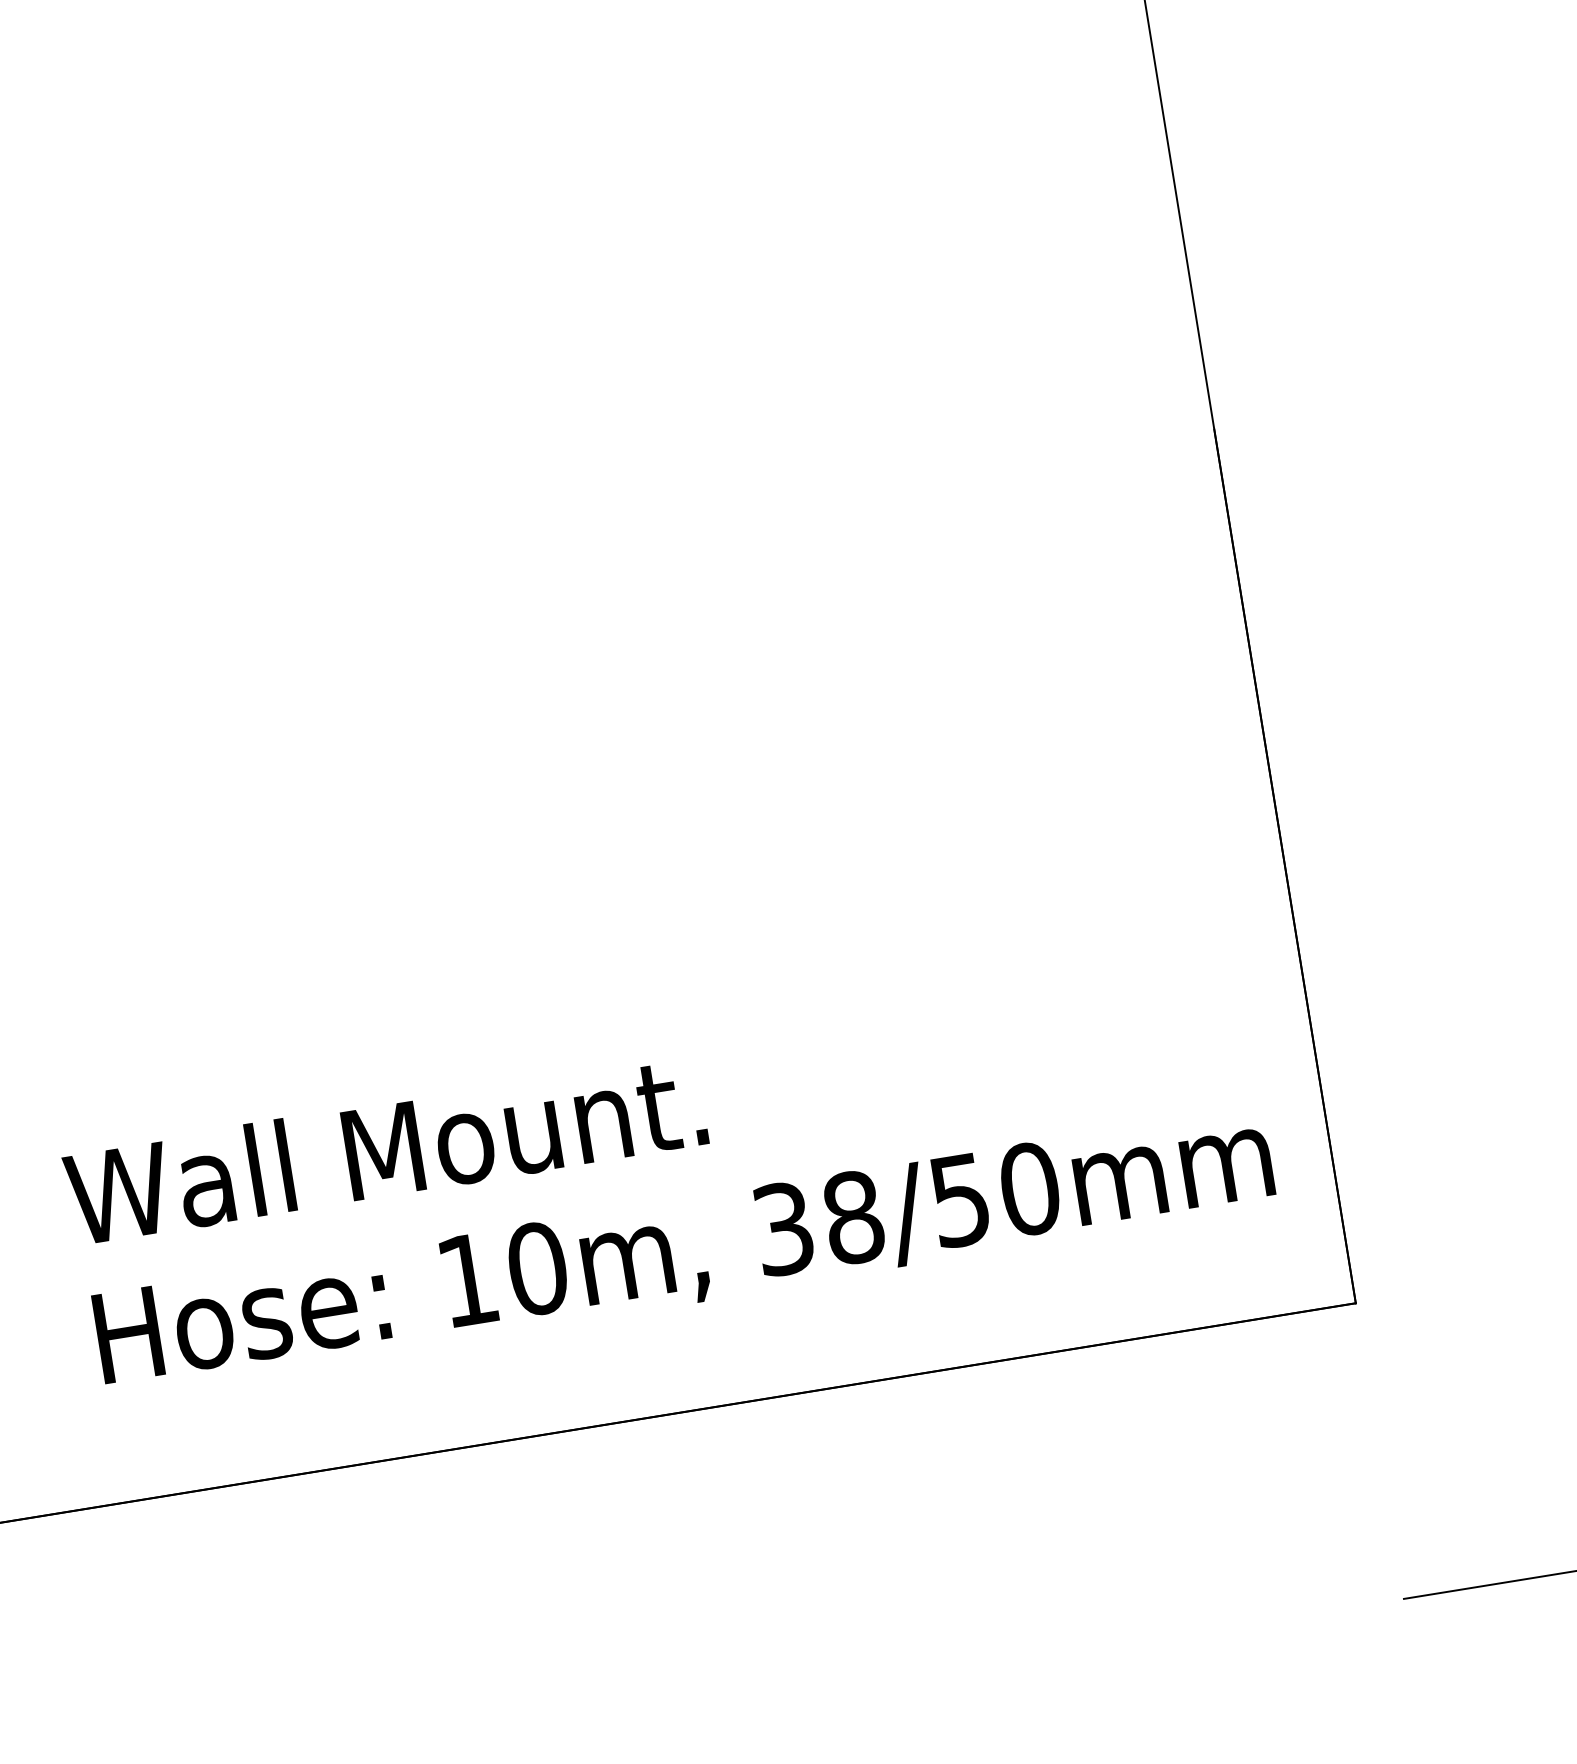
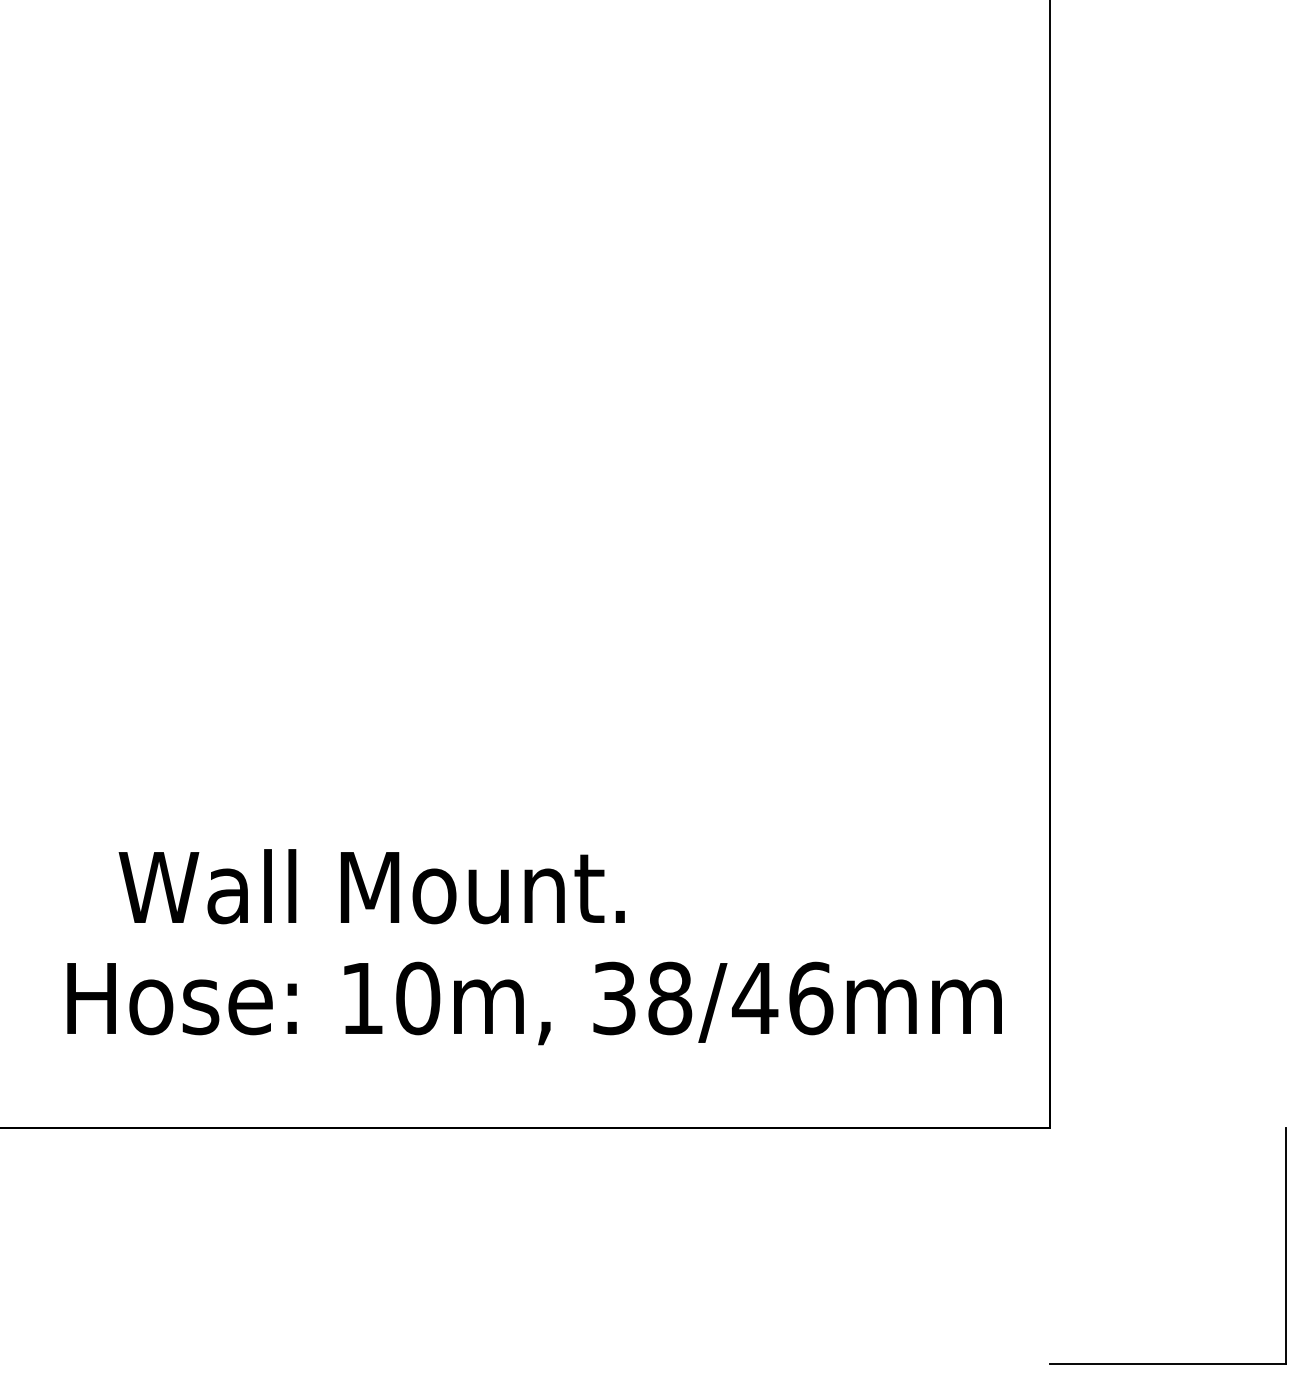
text: (385, 1149) -> (371, 886), moved
text: (994, 1194) -> (782, 998), 38/50mm -> 38/46mm

